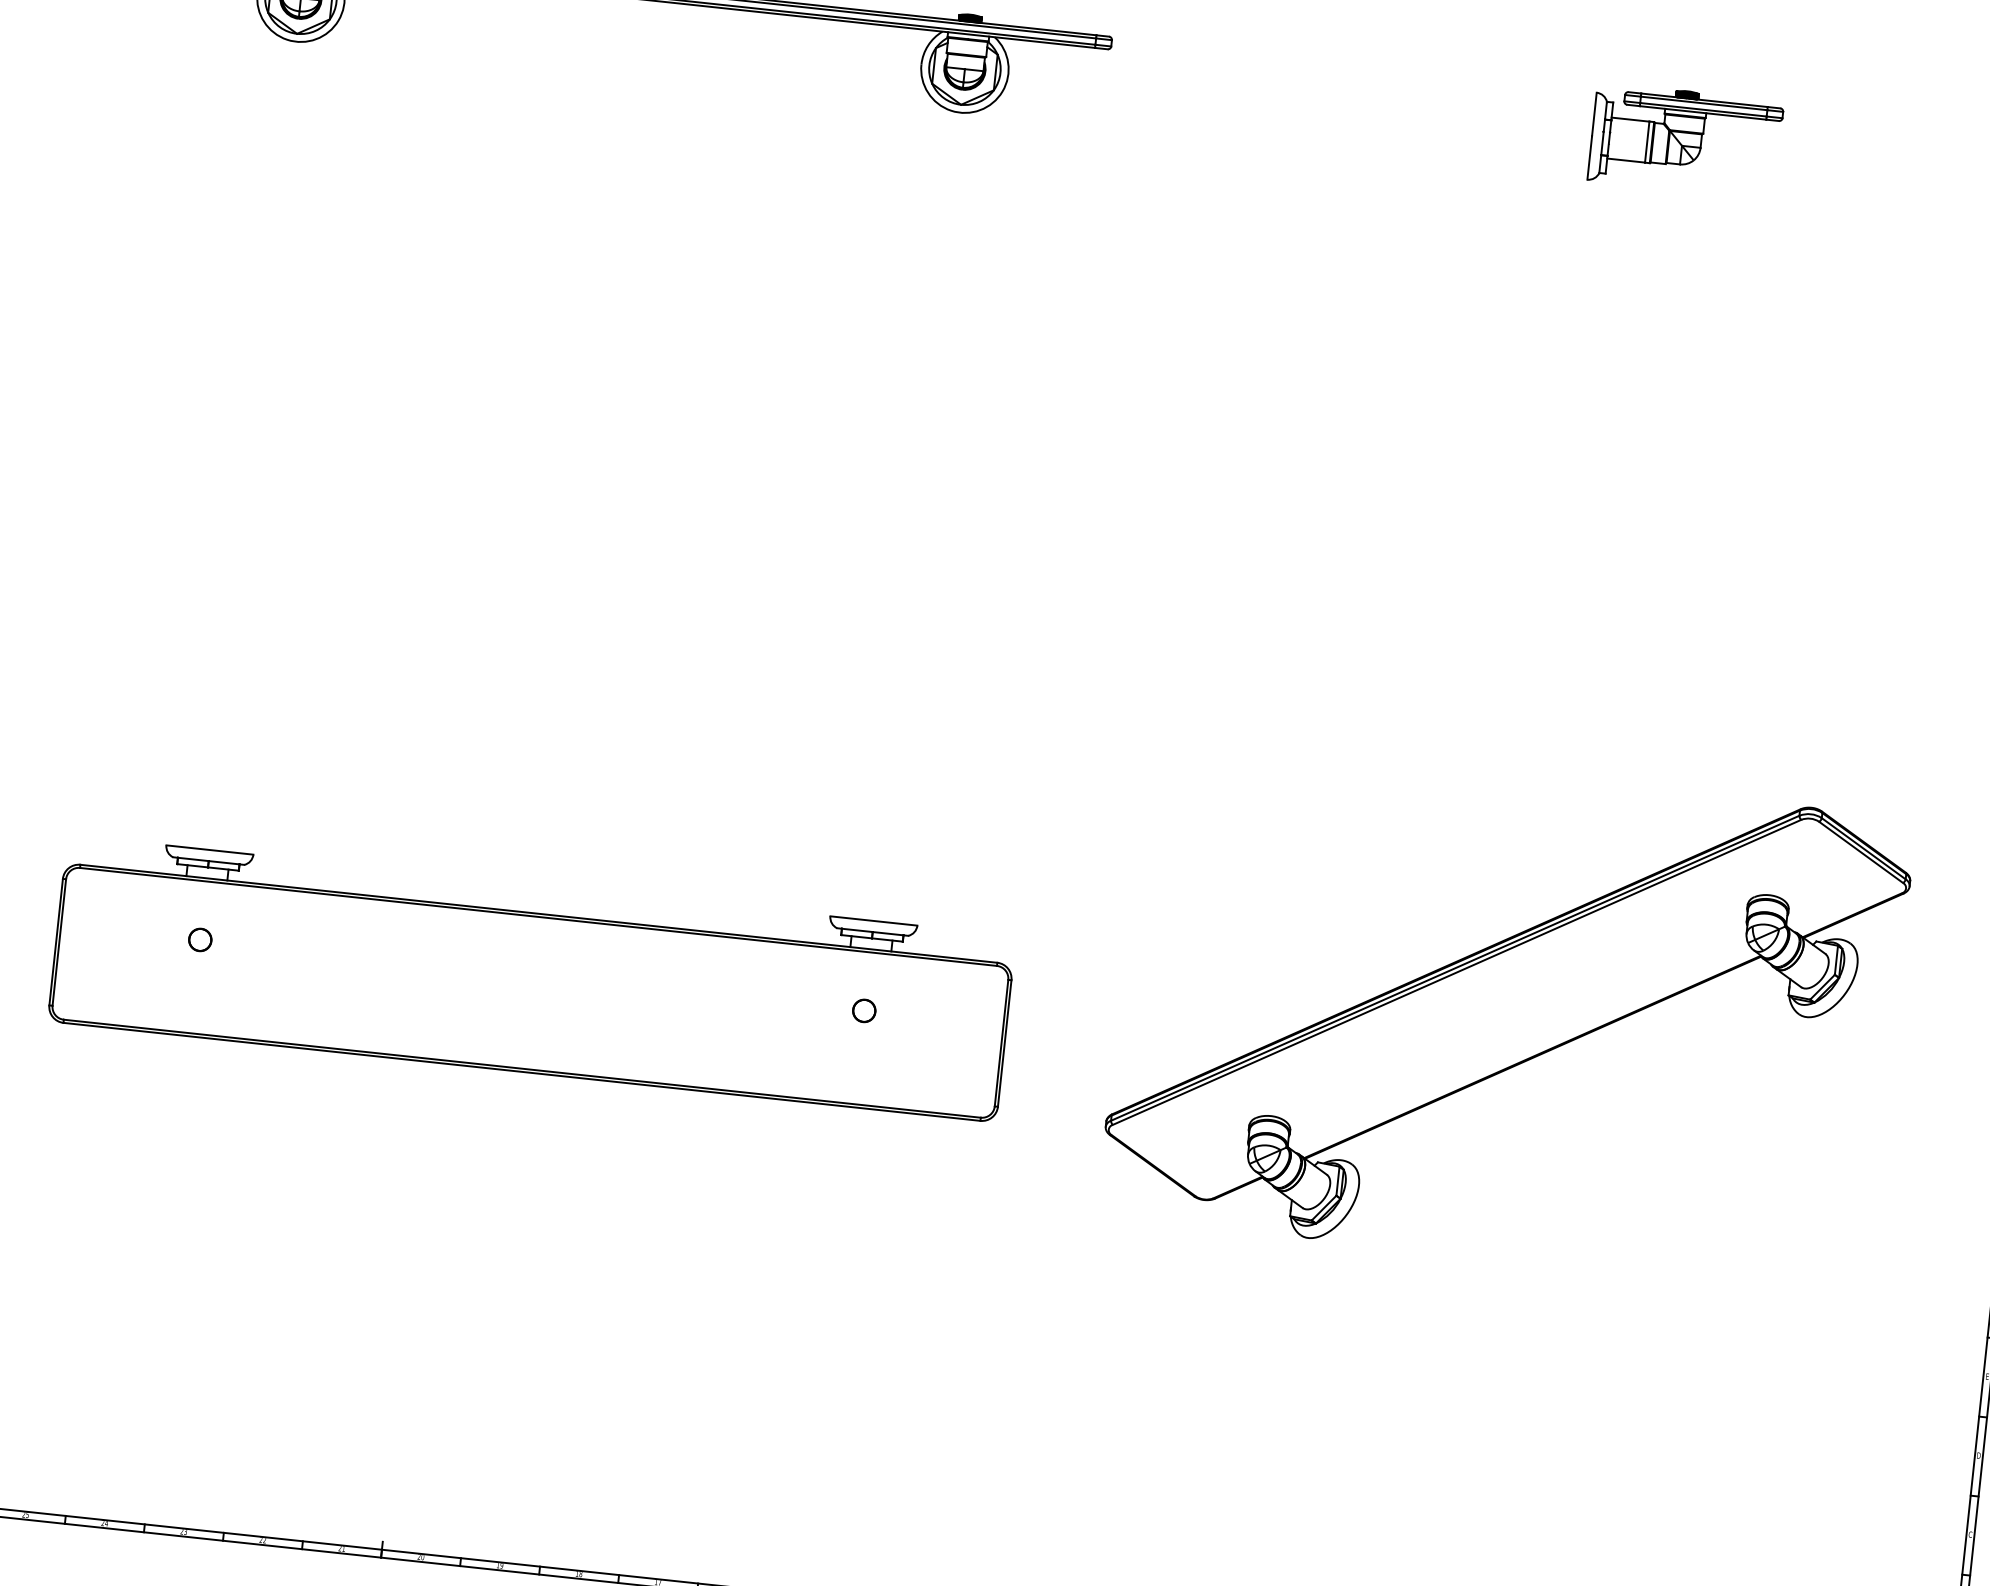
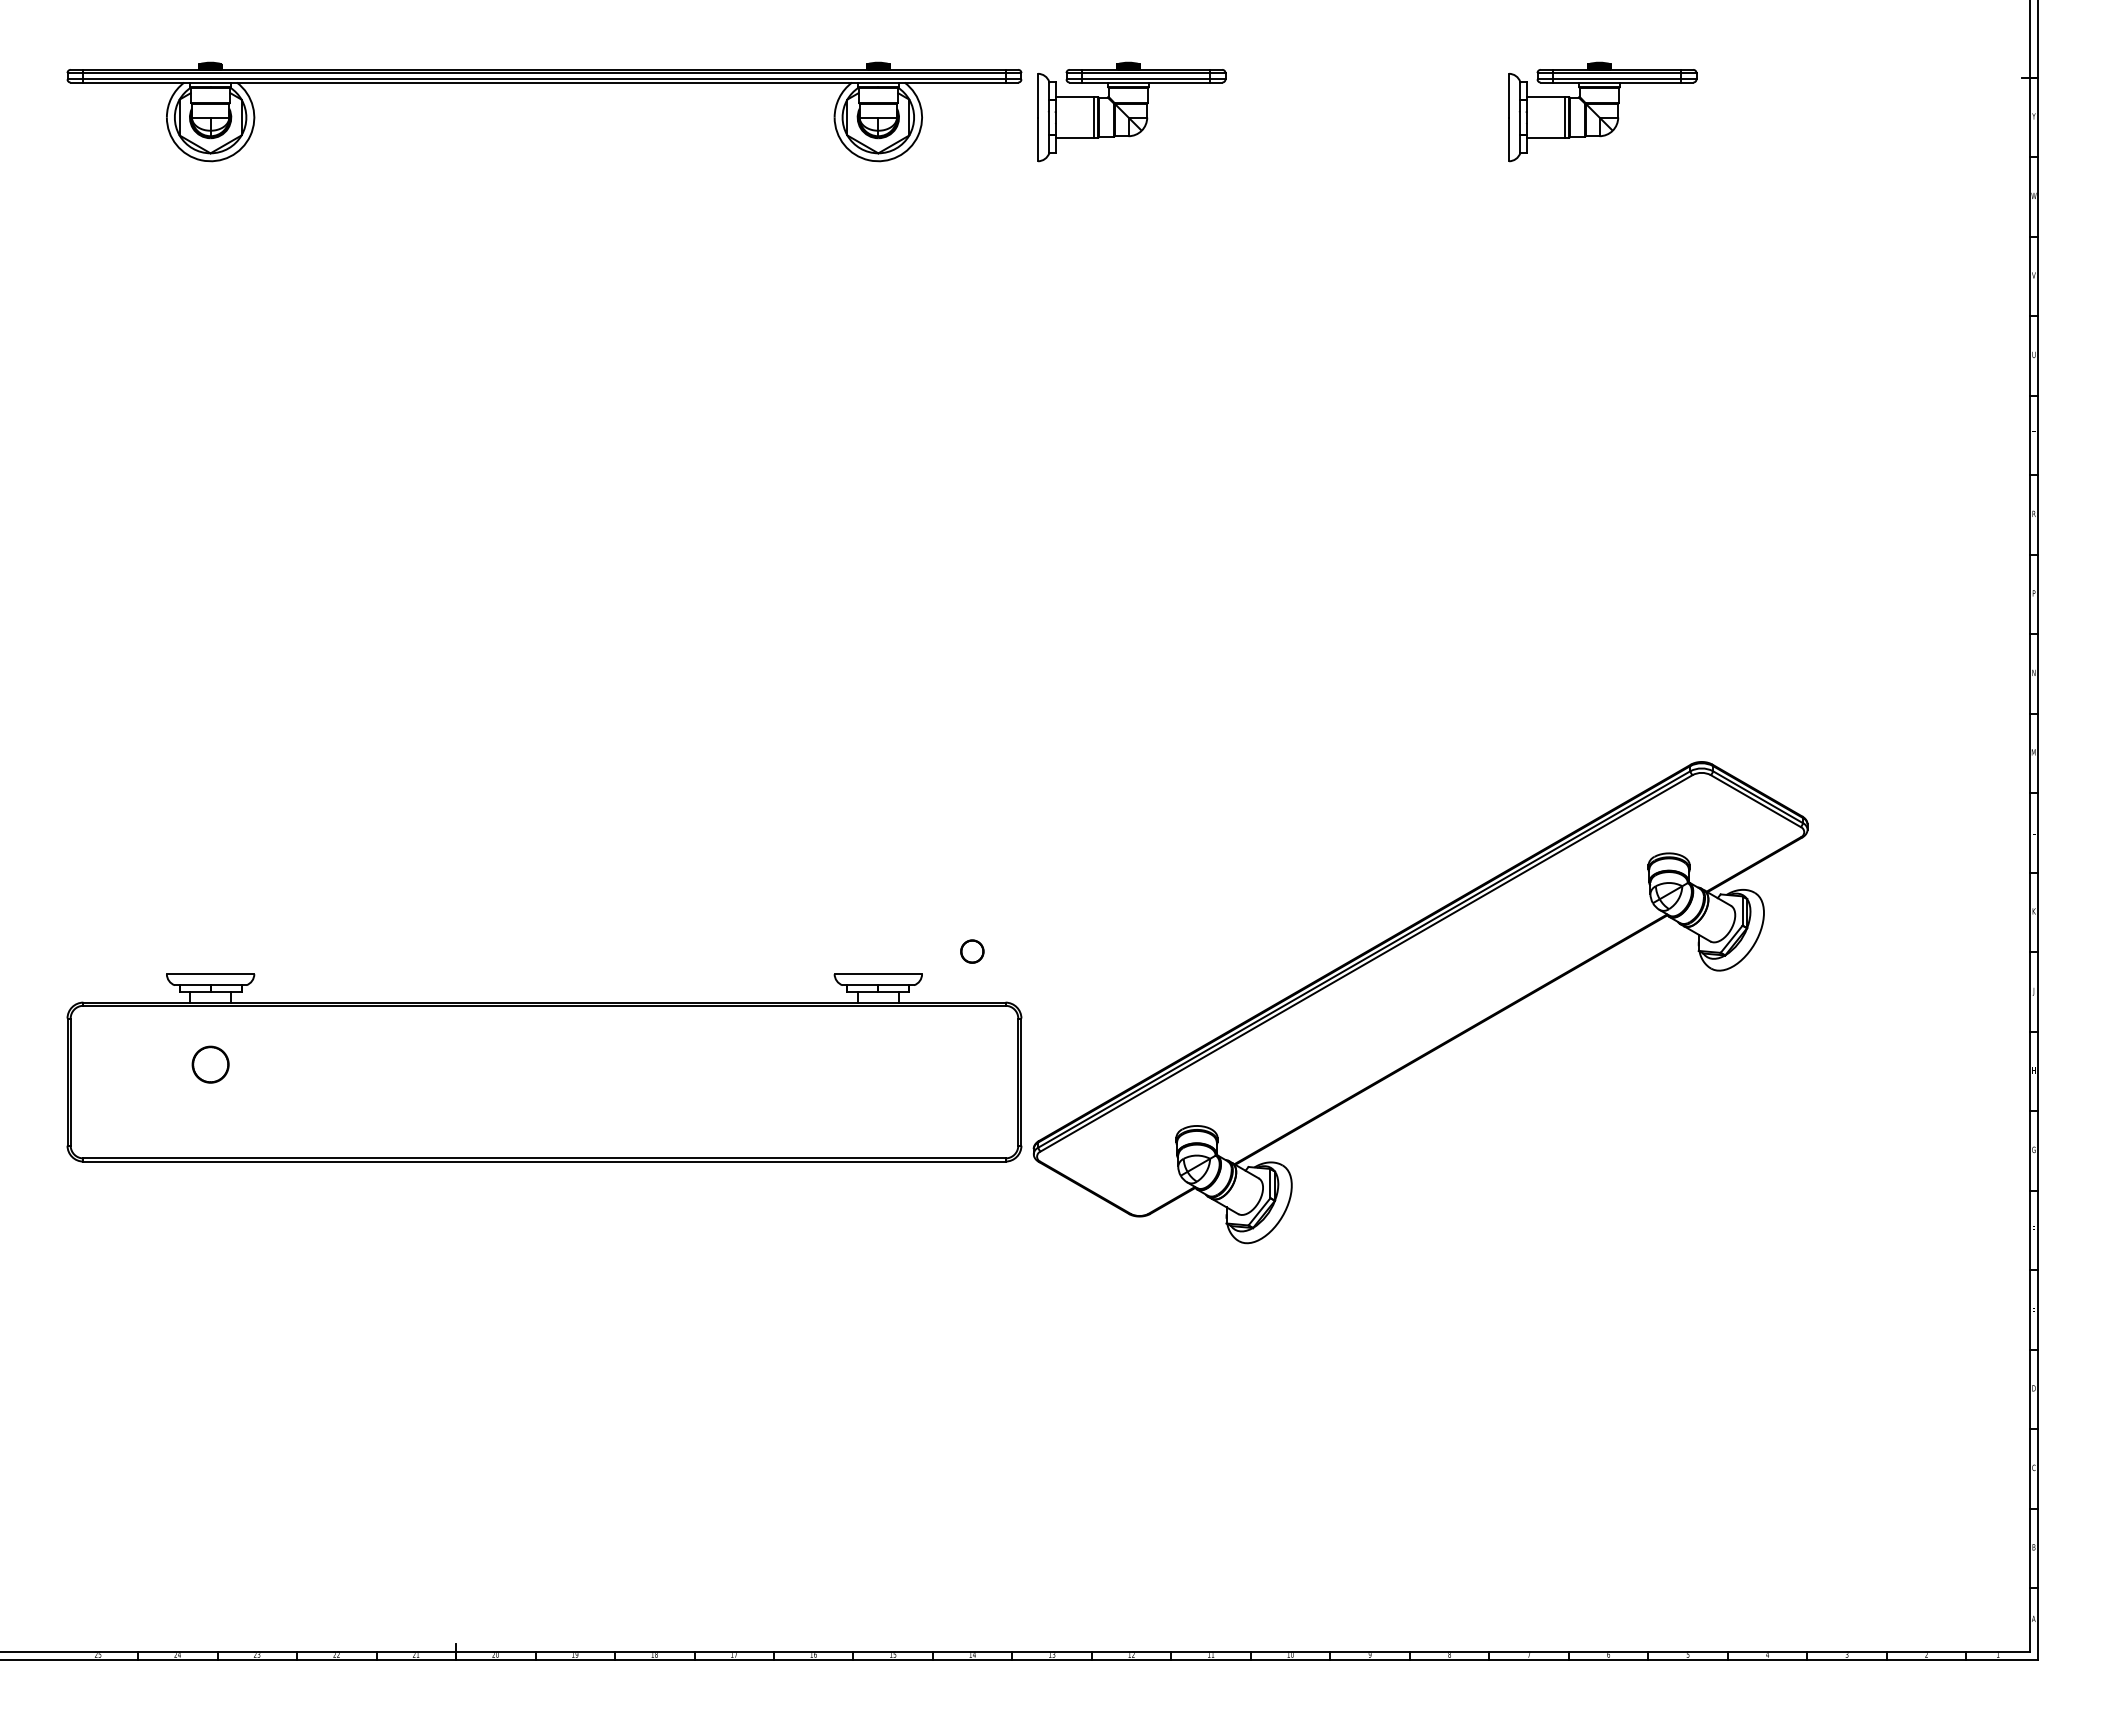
part: (1217, 90) -> (1131, 111), added
part: (200, 939) -> (210, 1064), size x1.6
part: (864, 1010) -> (972, 951), moved
part: (1506, 1017) -> (1420, 1002), moved

